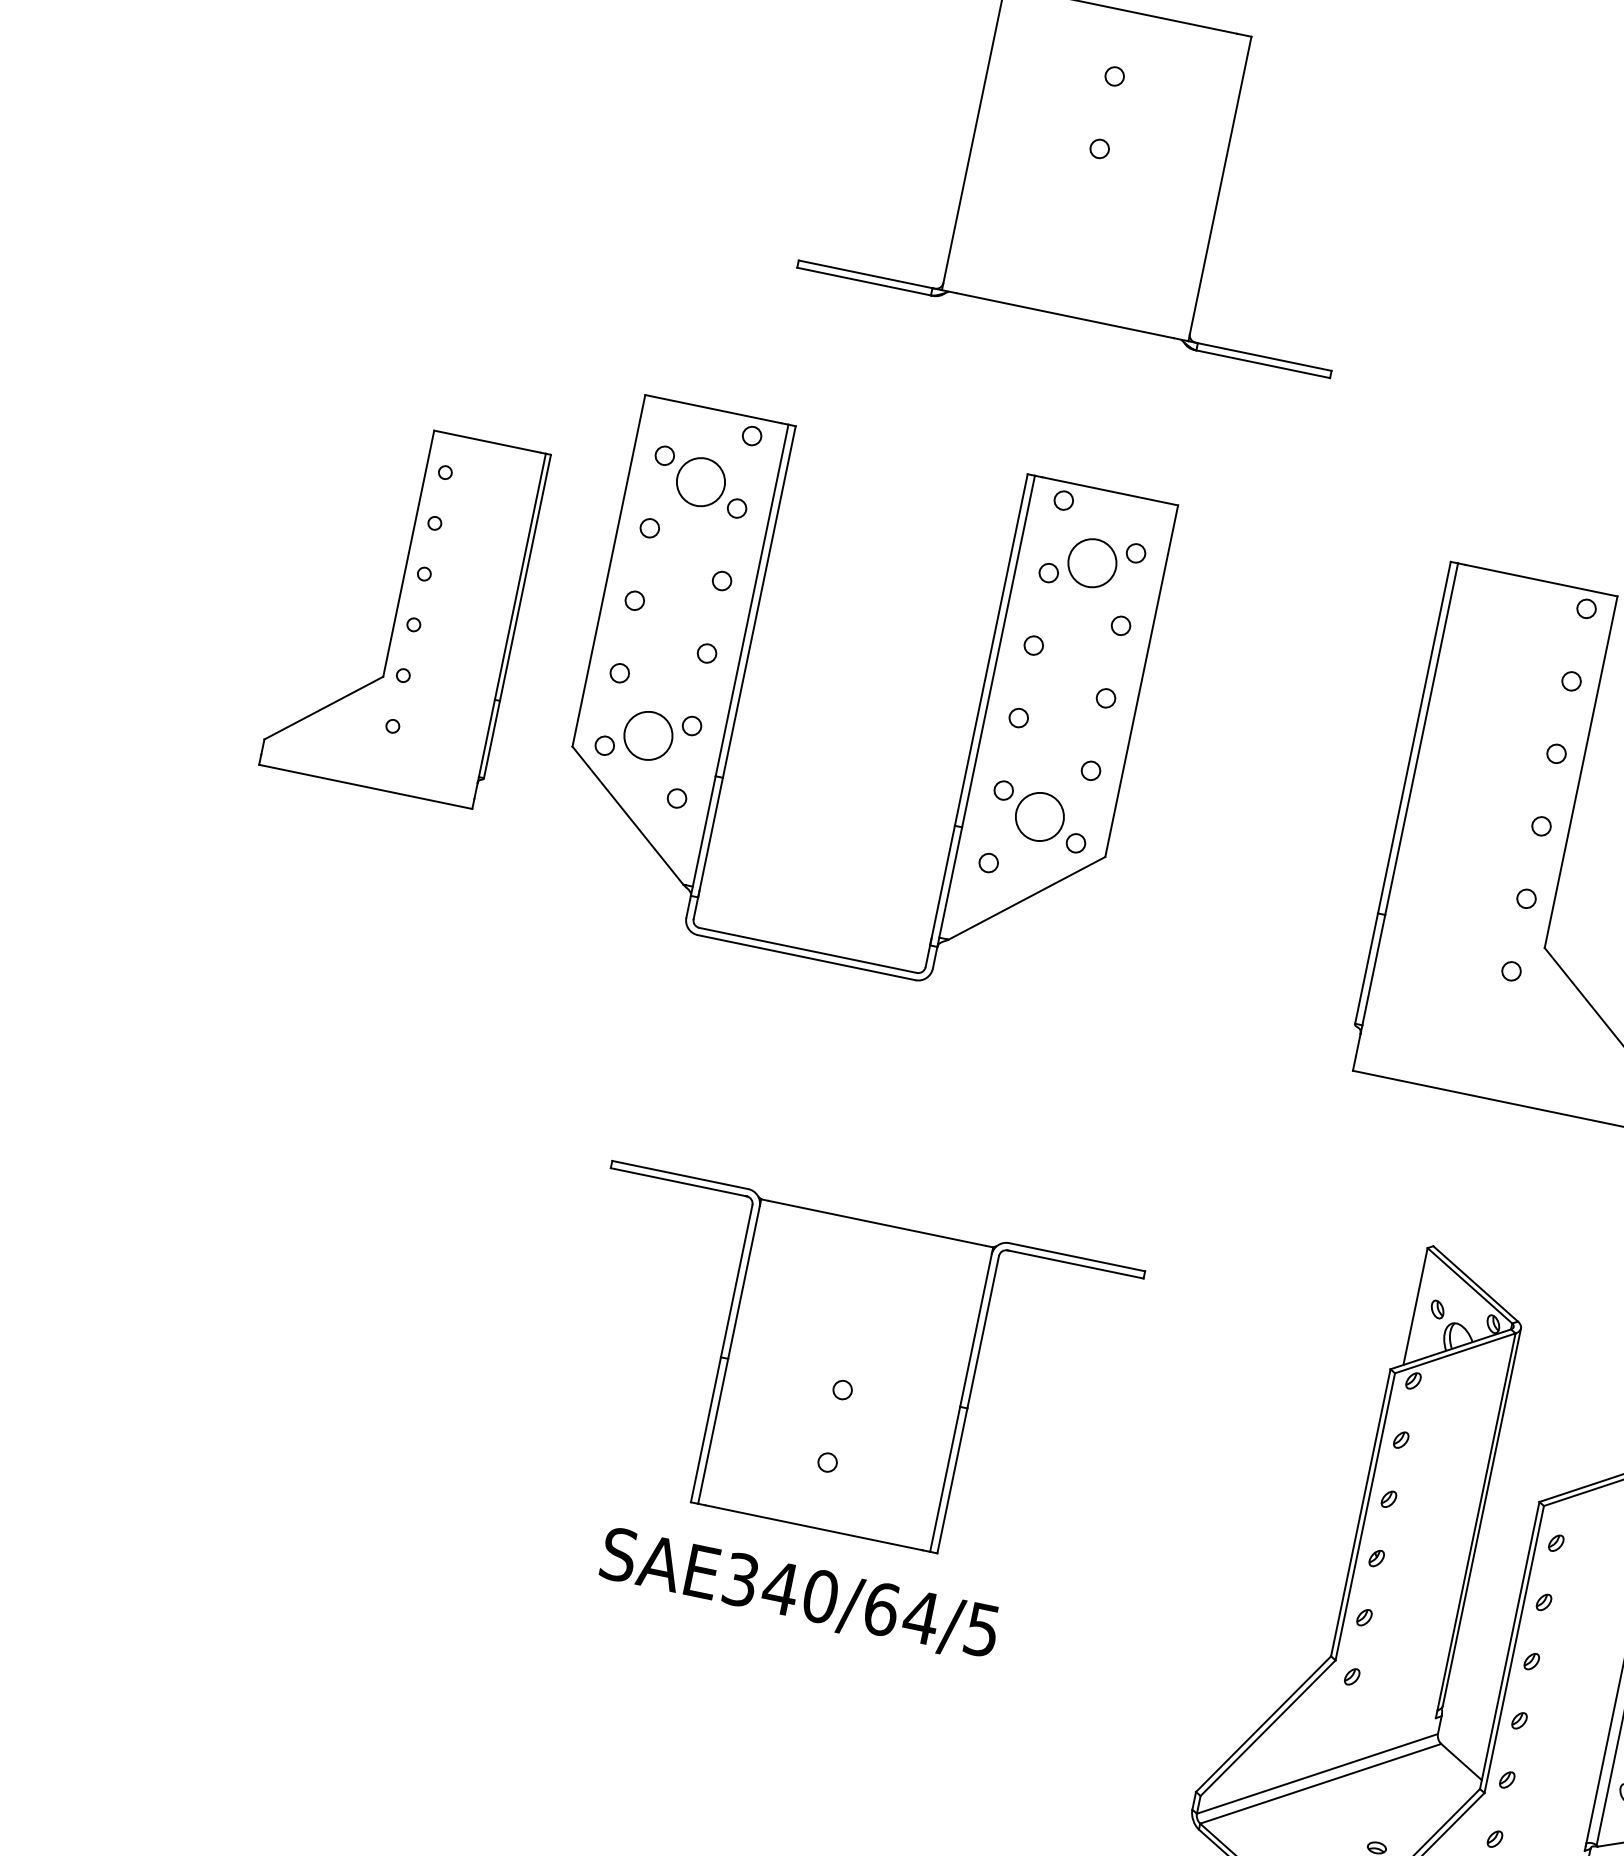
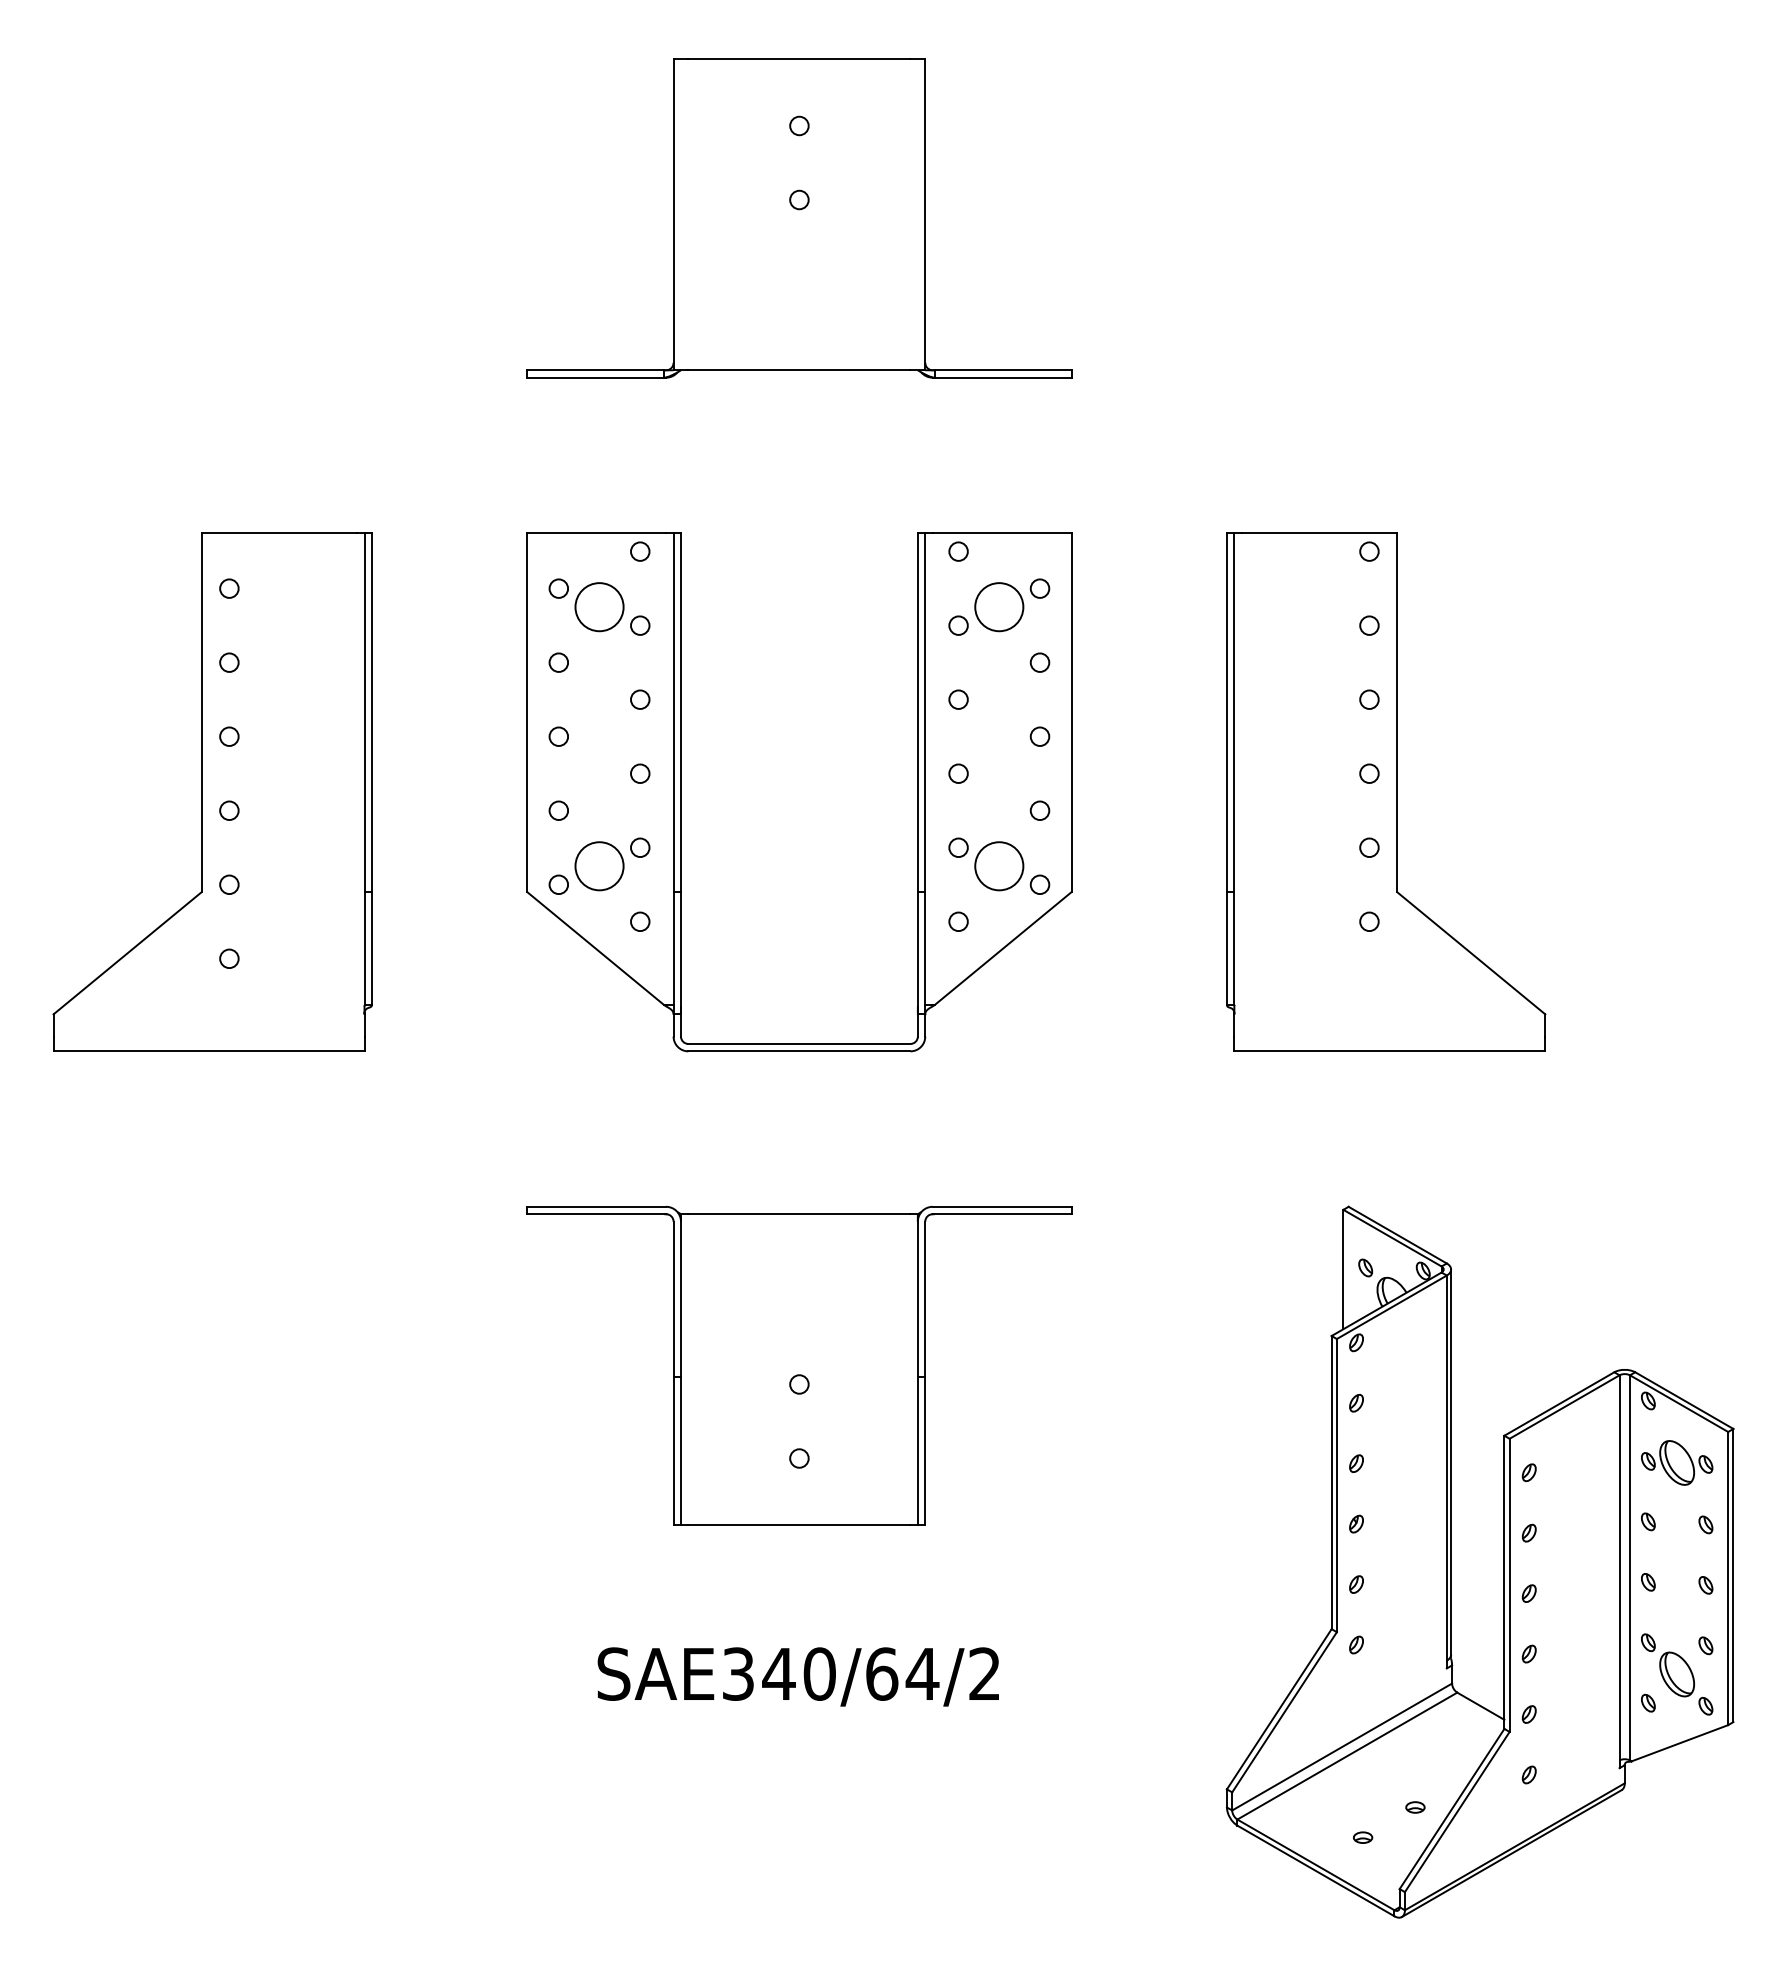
part: (405, 609) -> (212, 791), size x1.43
part: (743, 680) -> (681, 792), moved
part: (846, 1371) -> (799, 1365), moved
text: (982, 1629) -> (984, 1673), SAE340/64/5 -> SAE340/64/2

